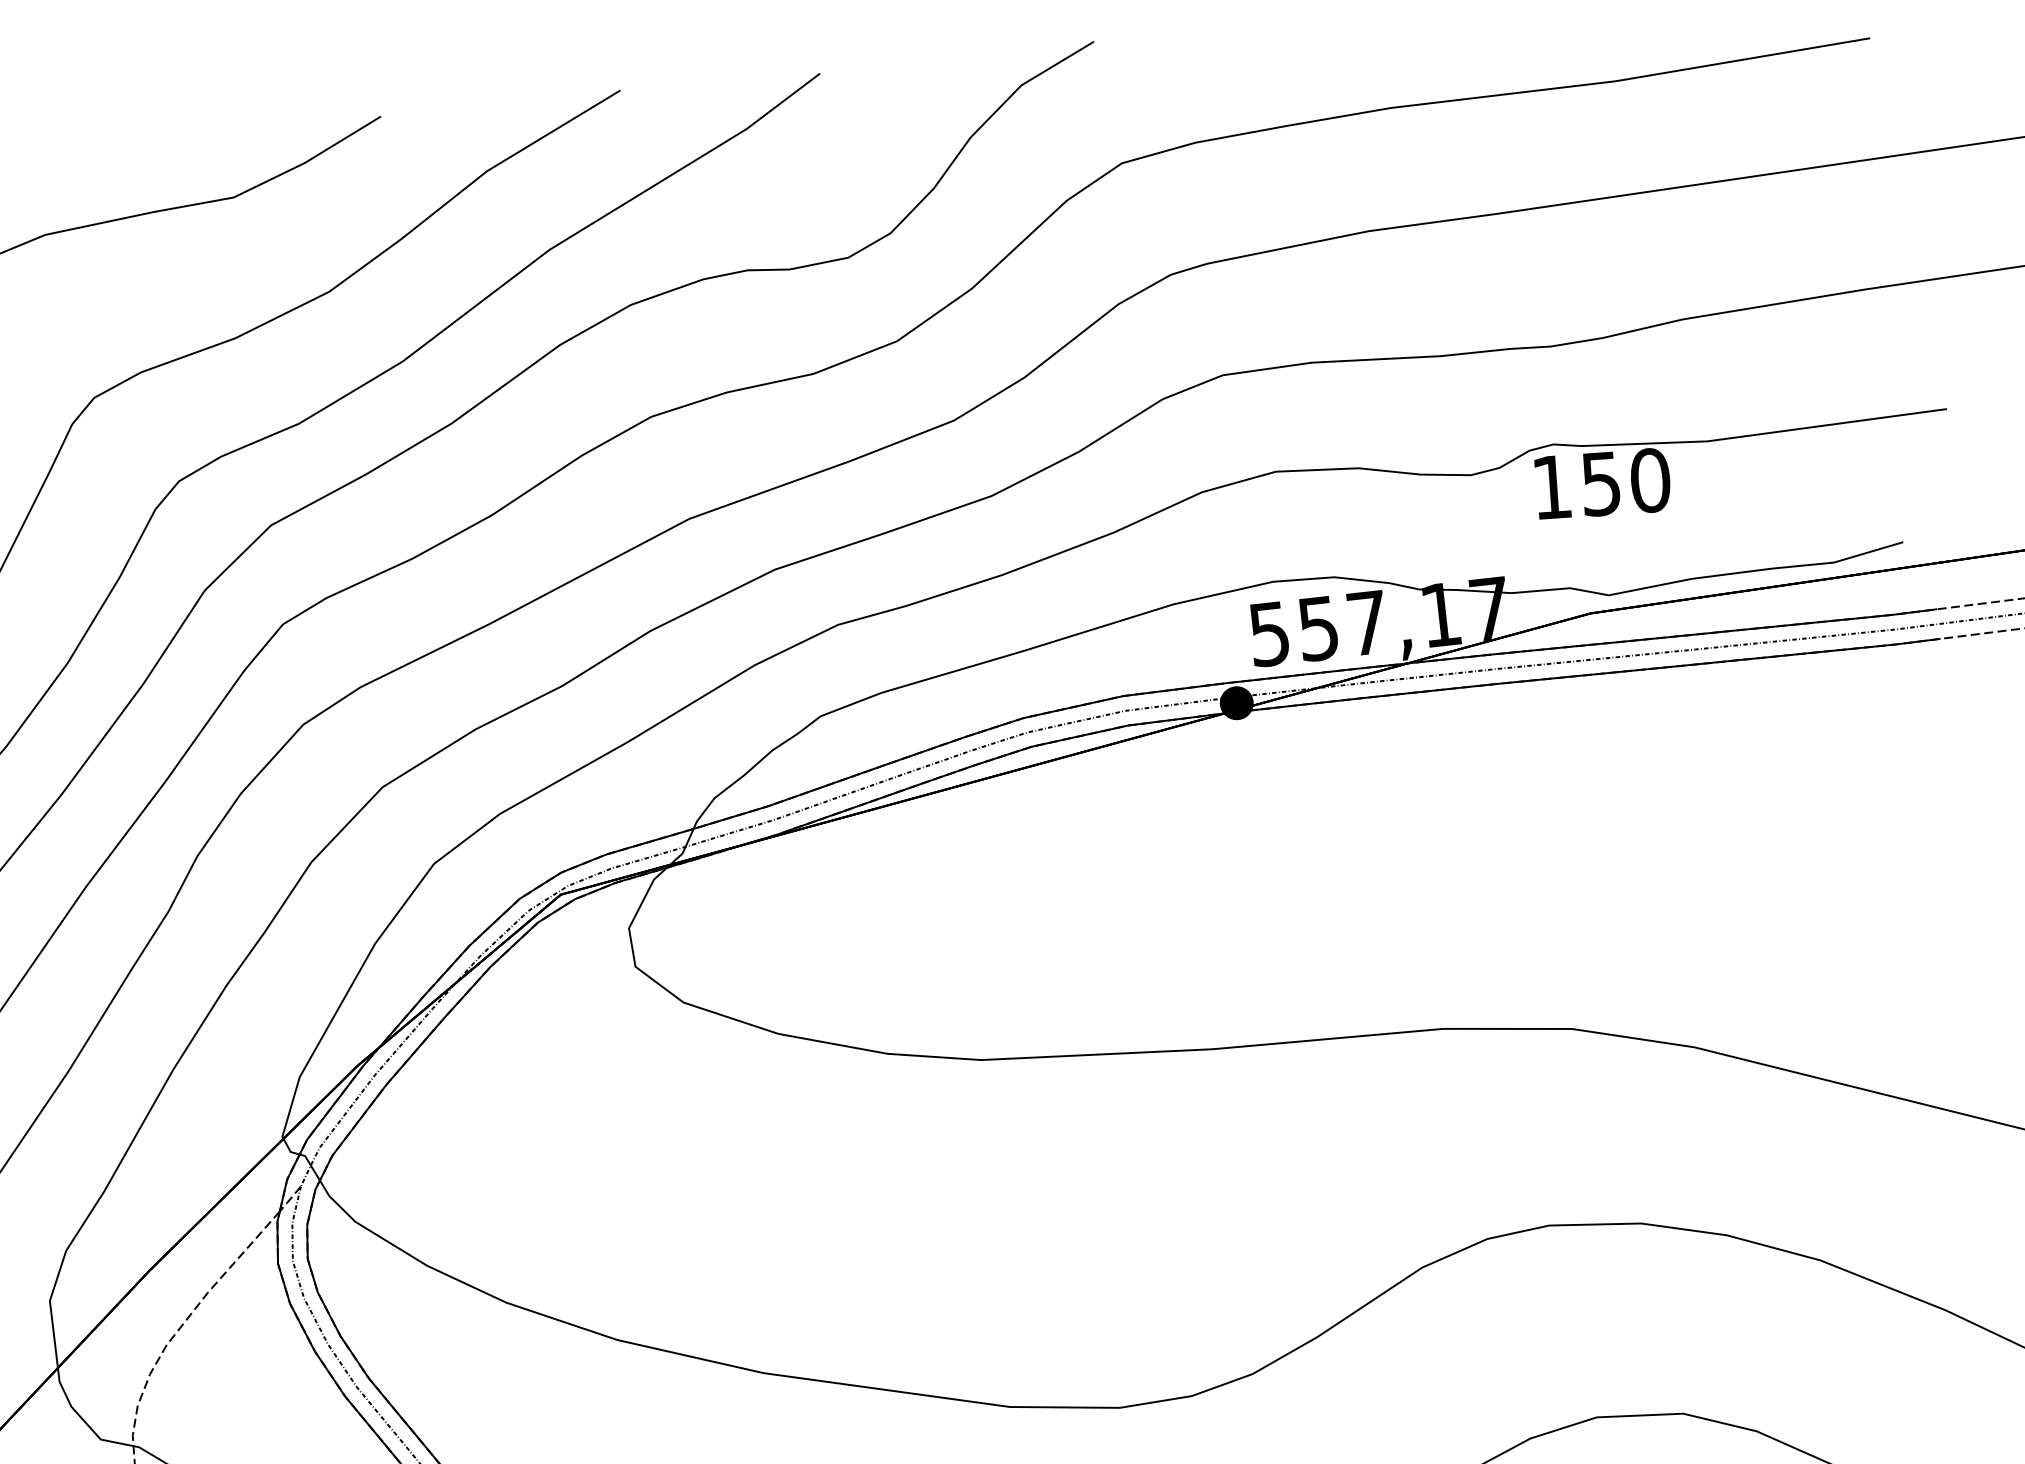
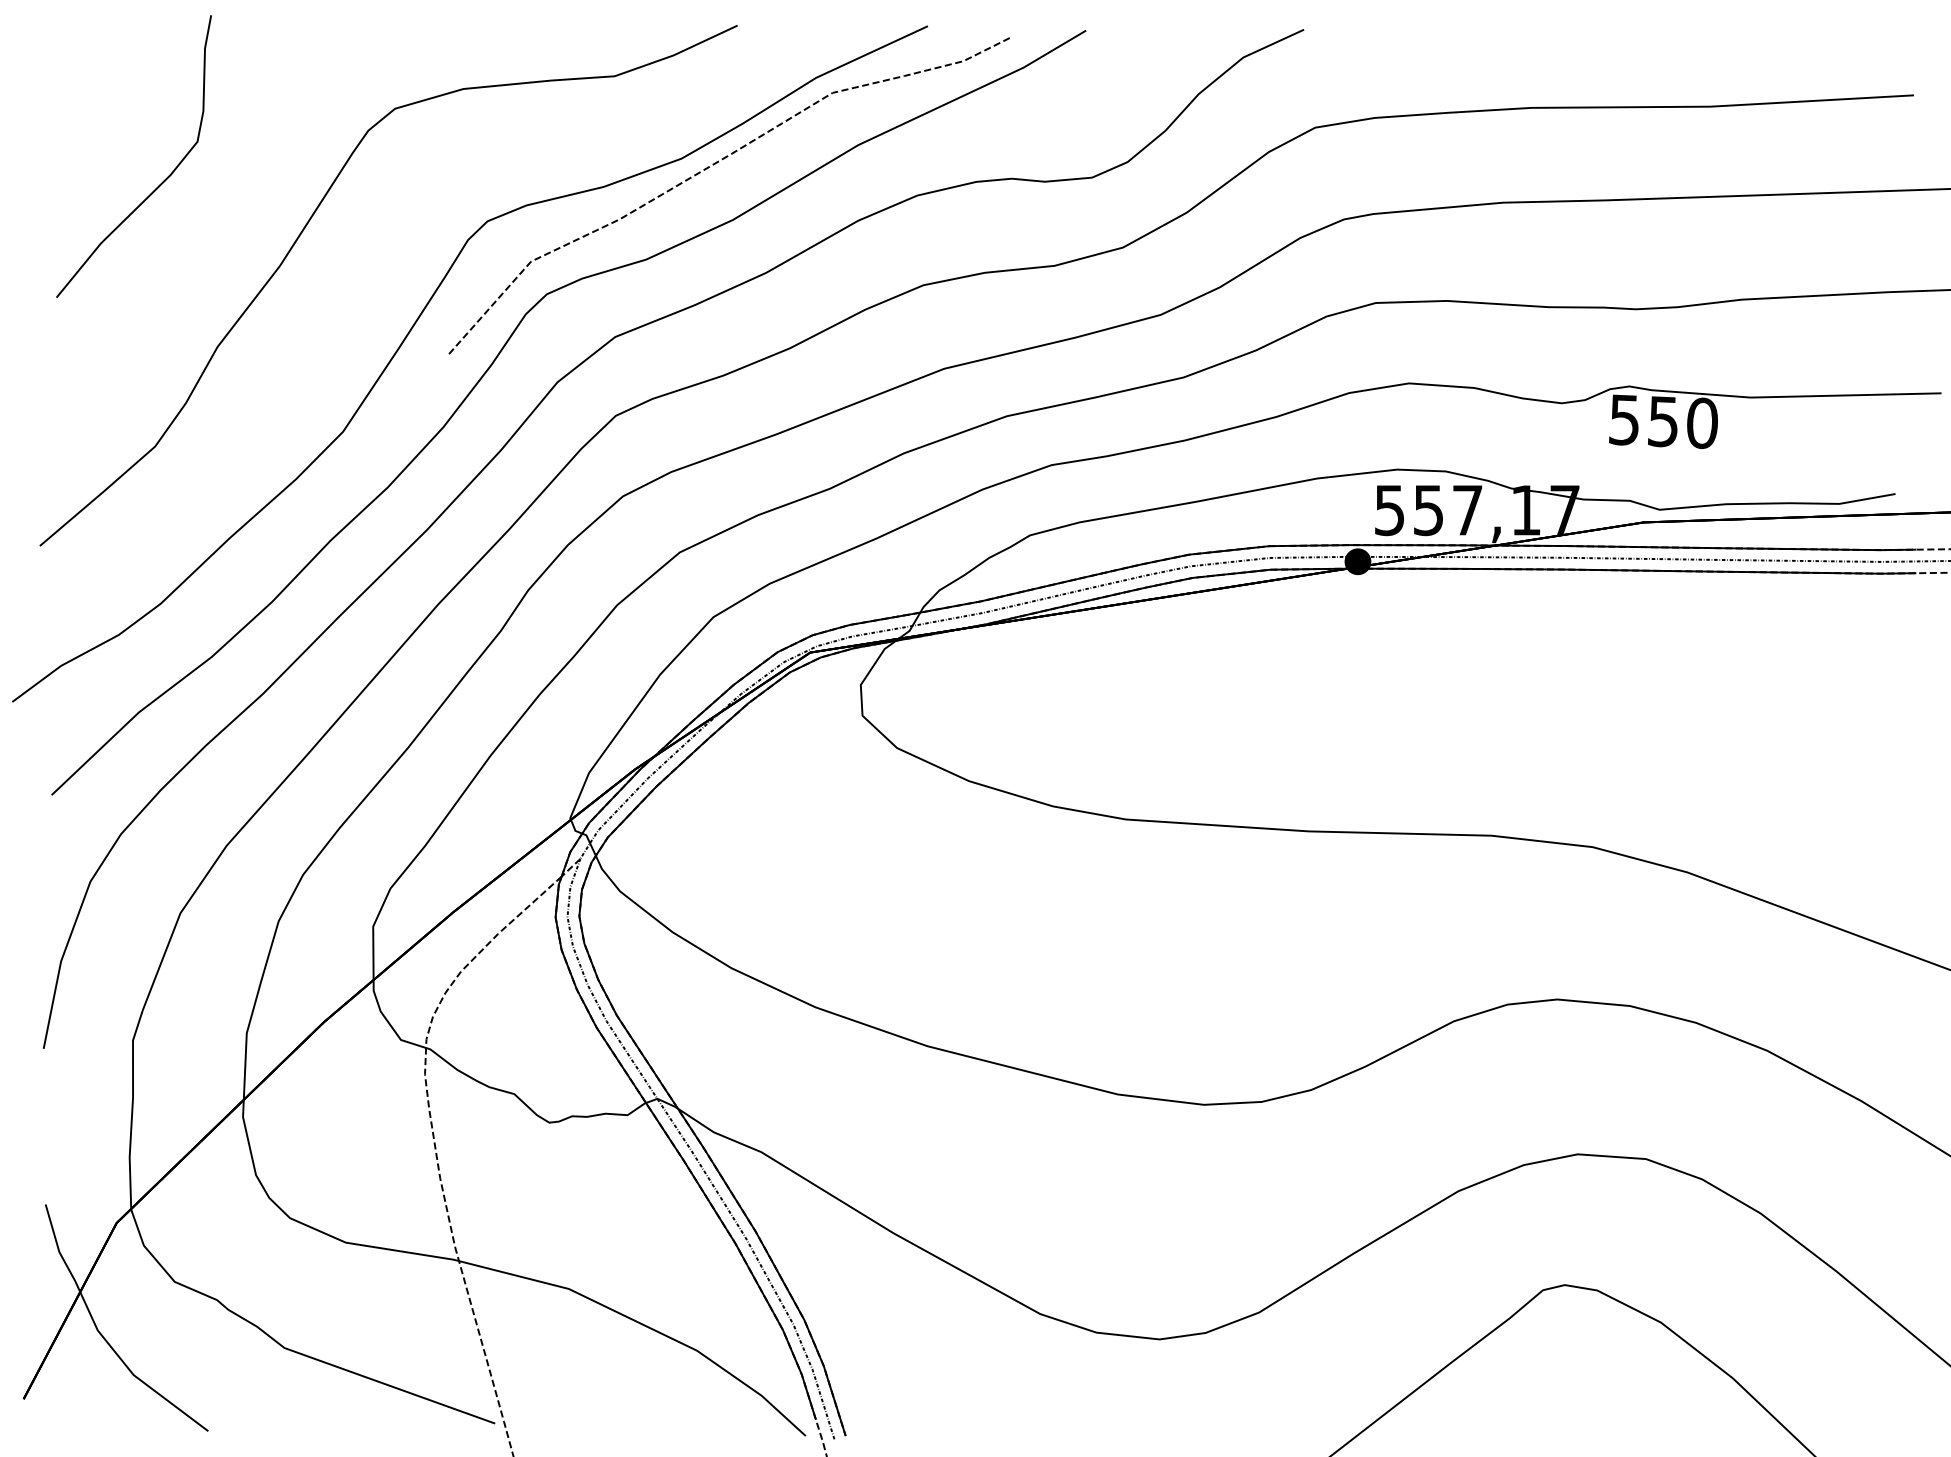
curve: (363, 301) -> (707, 169), added
text: (1550, 486) -> (1623, 419), 150 -> 550

